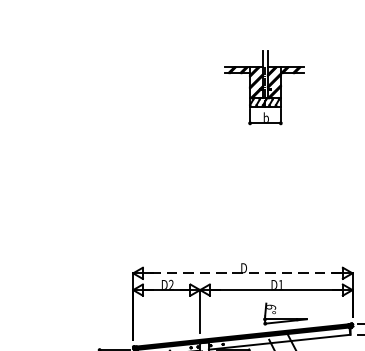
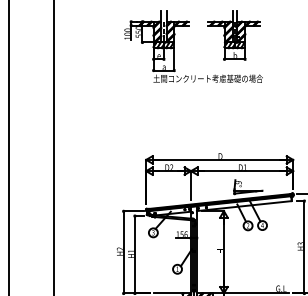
part: (175, 104) -> (174, 46), added
line: (242, 272) -> (219, 159), dashed -> solid

